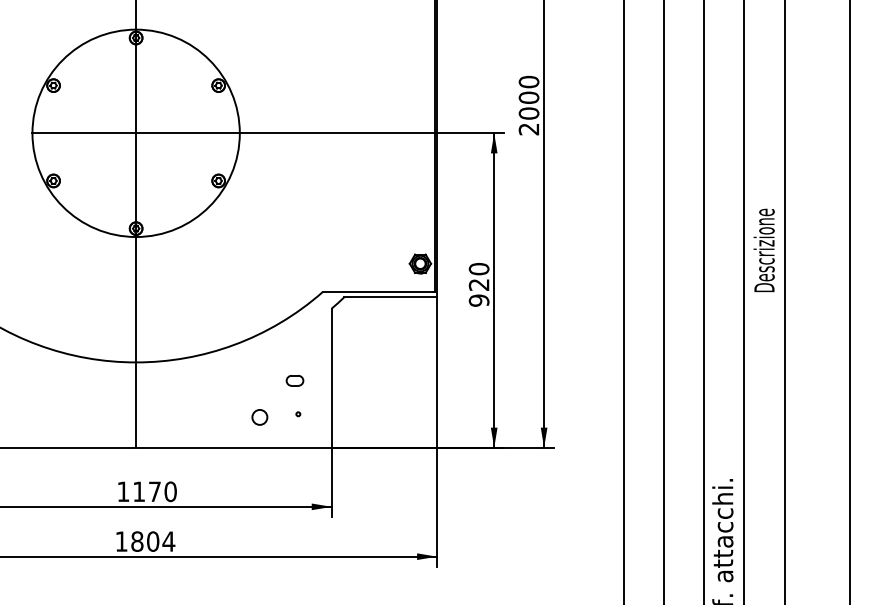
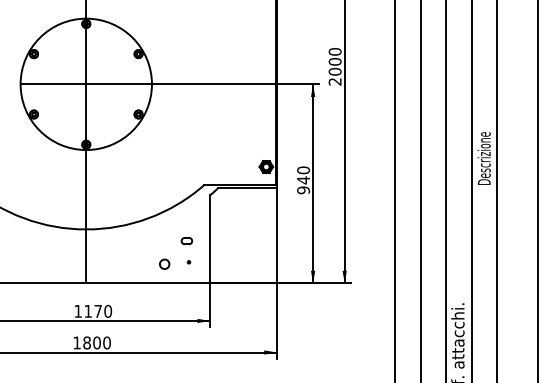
text: (479, 285) -> (303, 180), 920 -> 940
text: (168, 540) -> (106, 342), 1804 -> 1800

